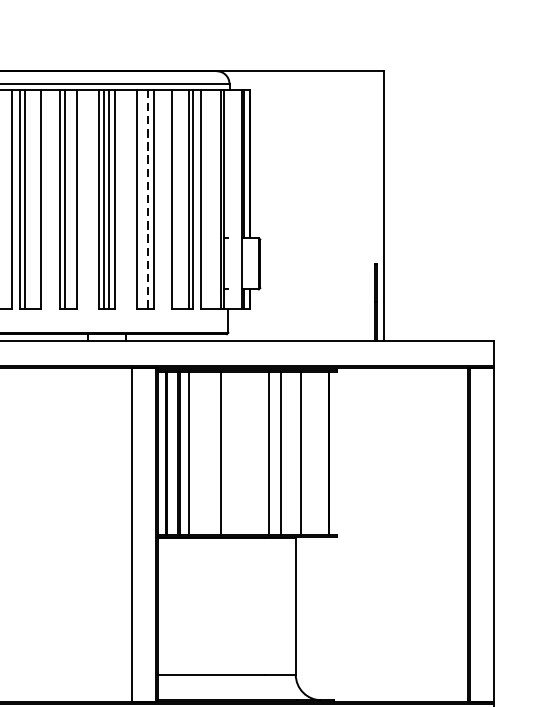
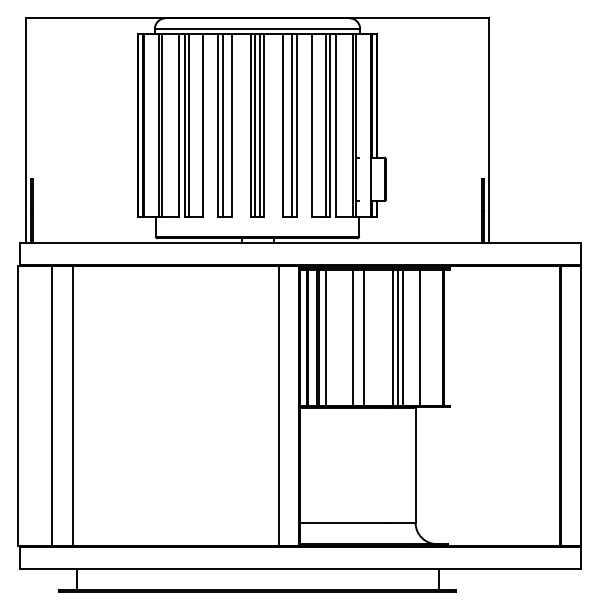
line: (148, 199) -> (292, 125), dashed -> solid
line: (233, 453) -> (363, 337), added
line: (274, 453) -> (397, 337), added

